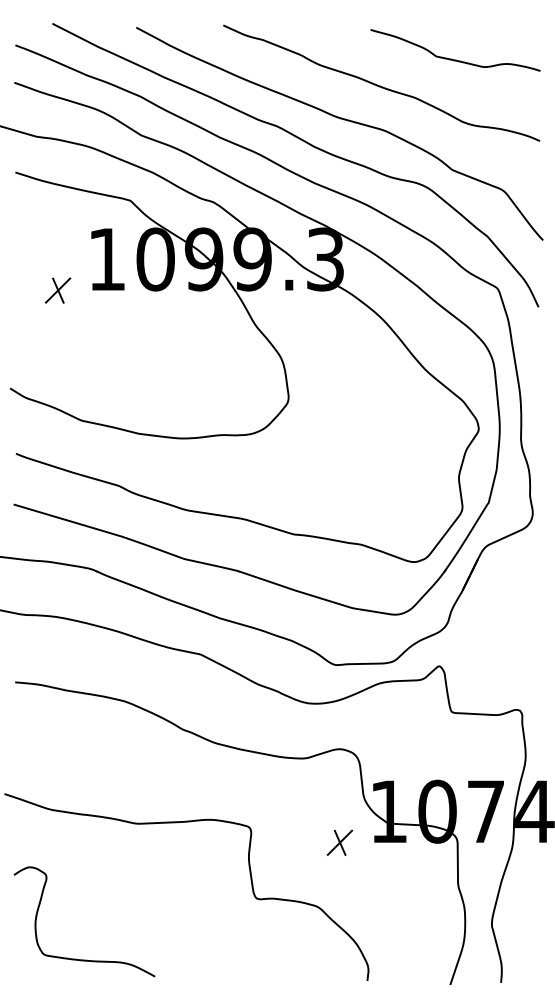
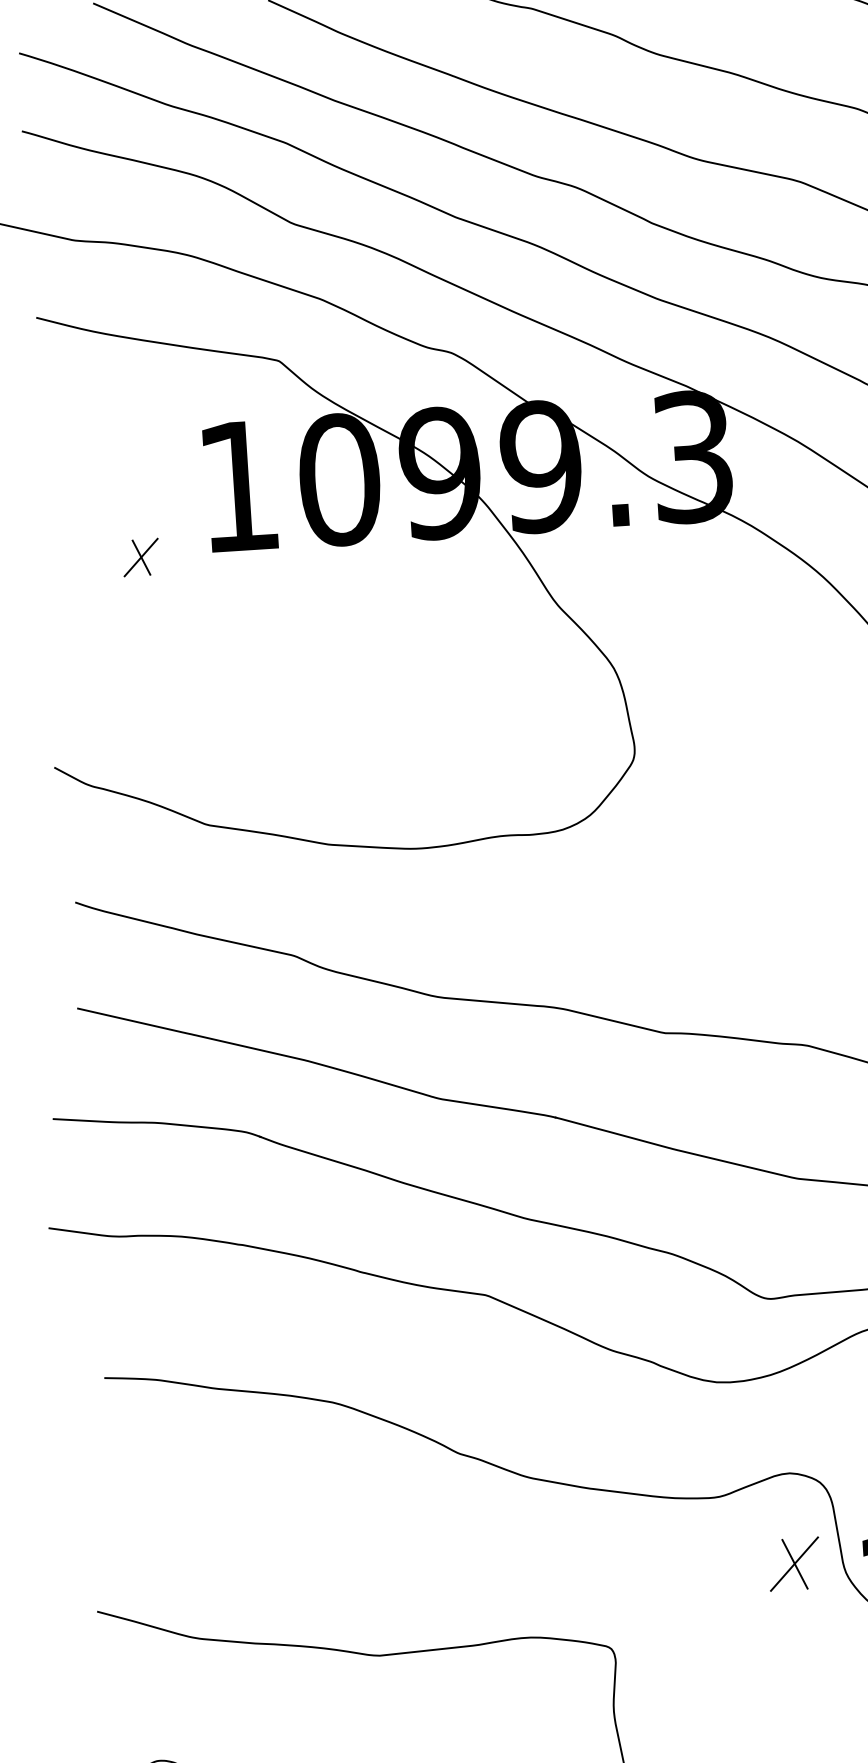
part: (58, 290) -> (141, 557), size x0.7
part: (339, 842) -> (793, 1563), moved

